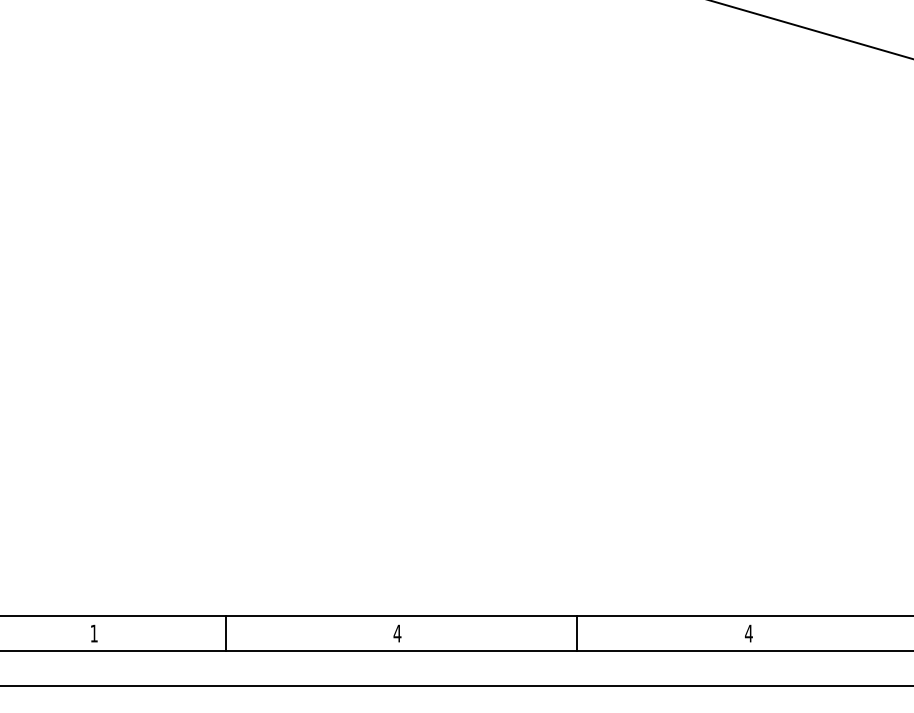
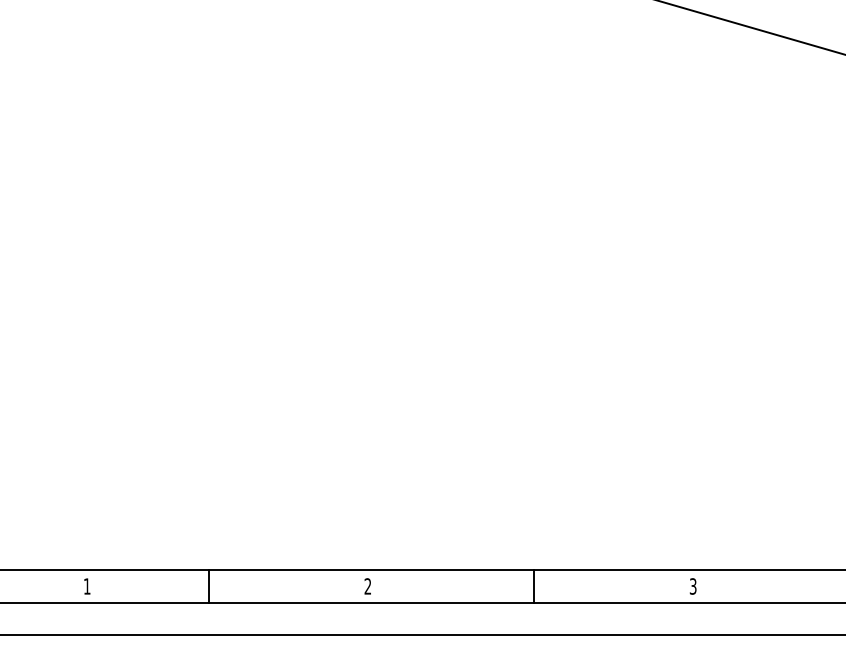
text: (397, 633) -> (367, 586), 4 -> 2
text: (748, 633) -> (692, 586), 4 -> 3

